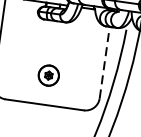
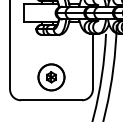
line: (104, 62) -> (92, 61), dashed -> solid
part: (48, 75) -> (51, 77), size x1.67

